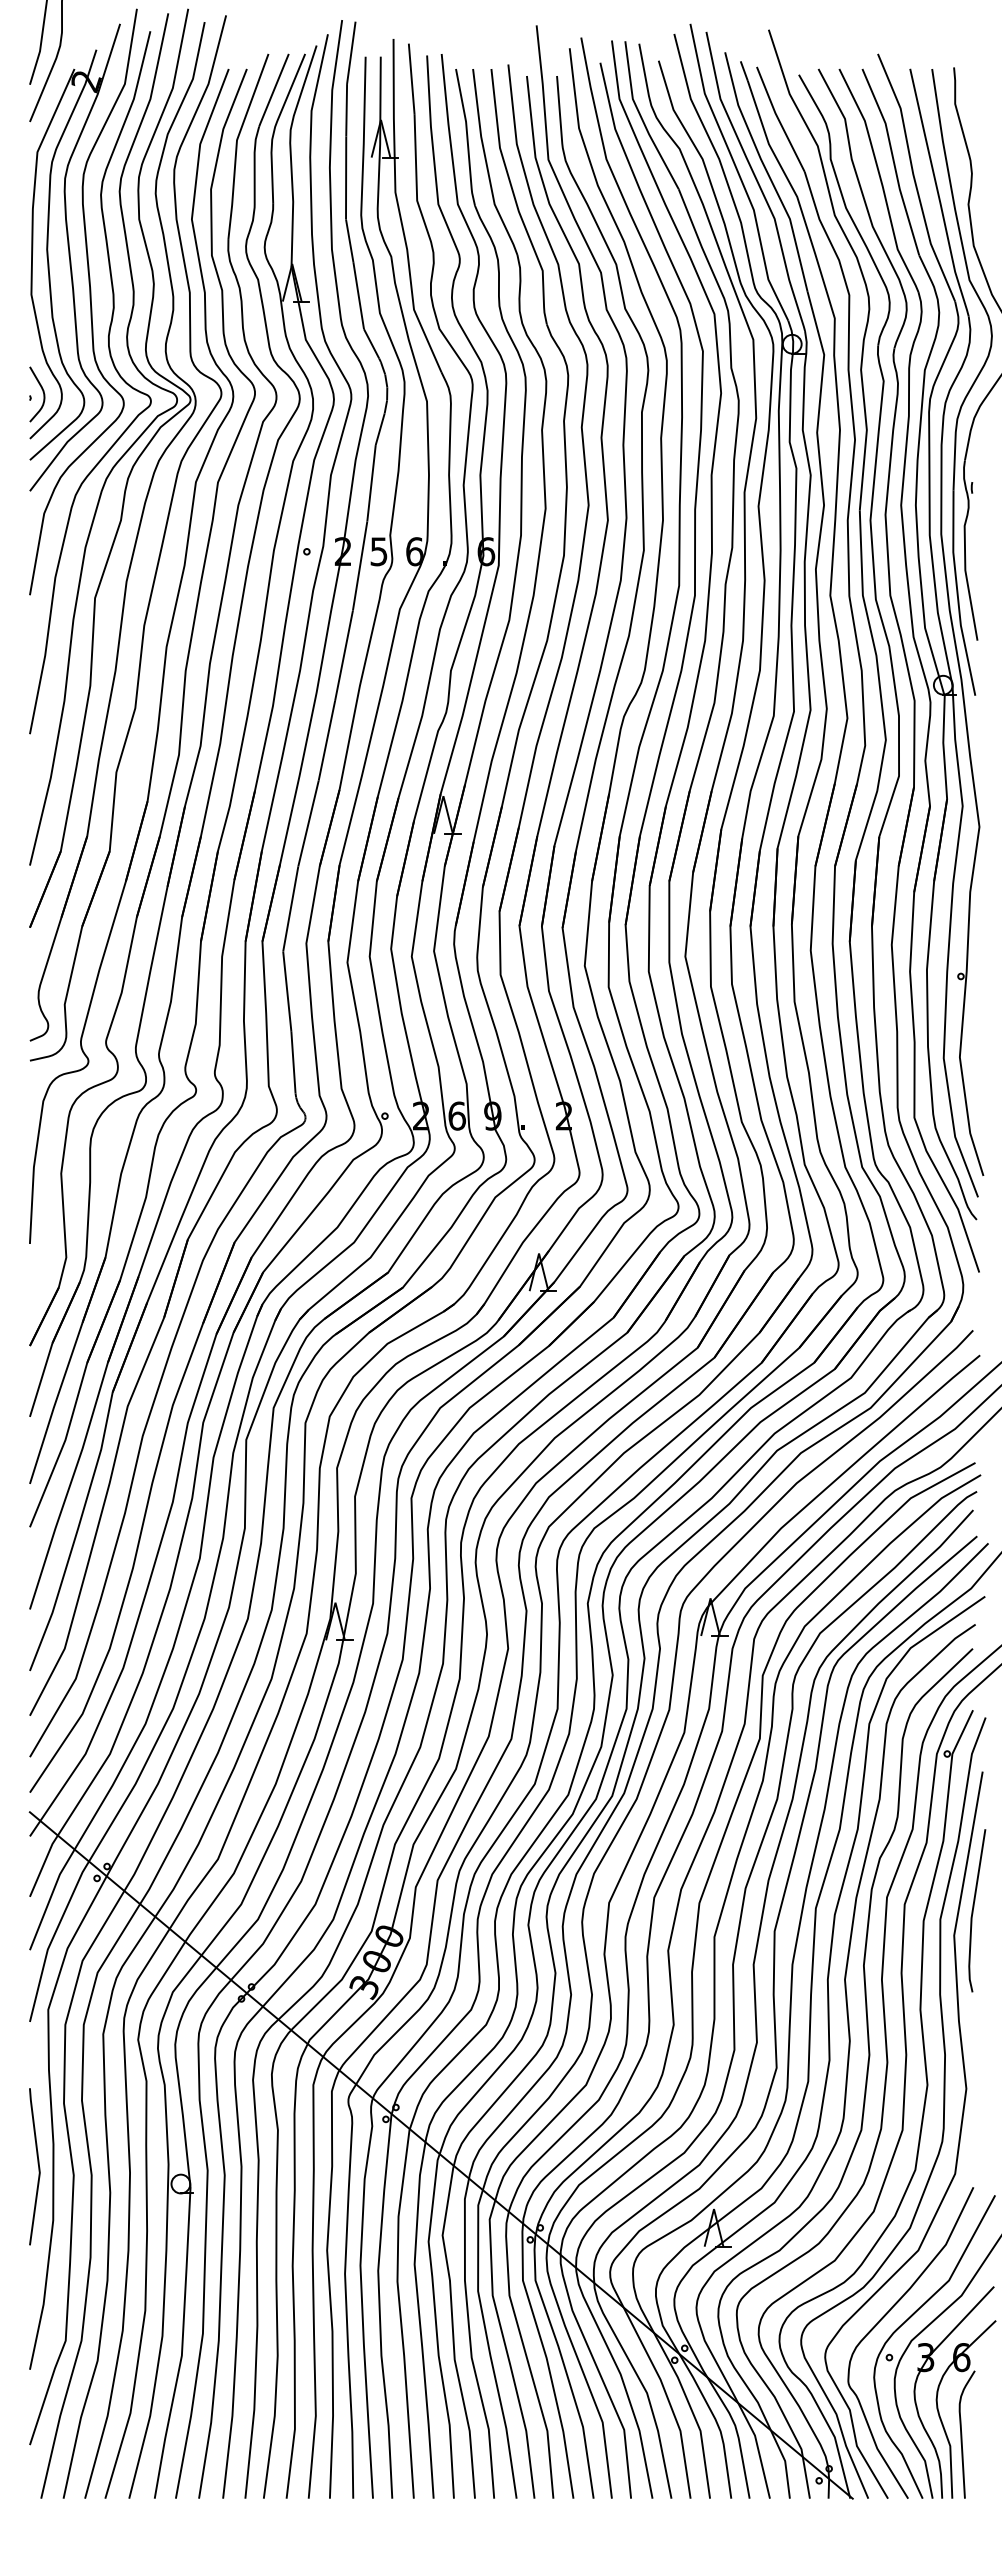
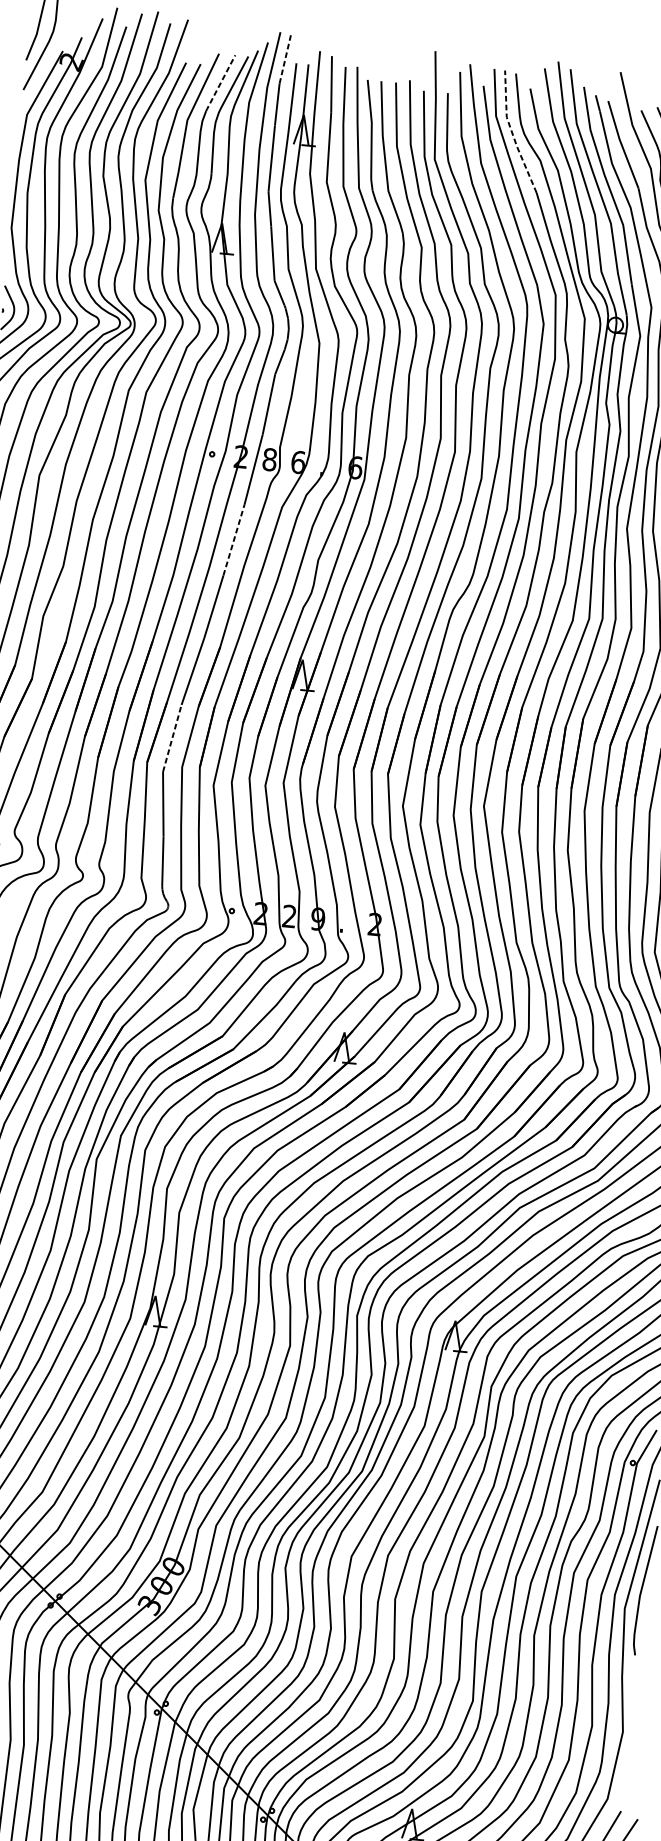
line: (351, 52) -> (285, 58), solid -> dashed
line: (273, 90) -> (220, 83), solid -> dashed
line: (641, 118) -> (512, 133), solid -> dashed
text: (378, 551) -> (269, 459), 5 -> 8
line: (344, 655) -> (234, 540), solid -> dashed
line: (290, 908) -> (172, 738), solid -> dashed
text: (457, 1115) -> (289, 916), 6 -> 2

